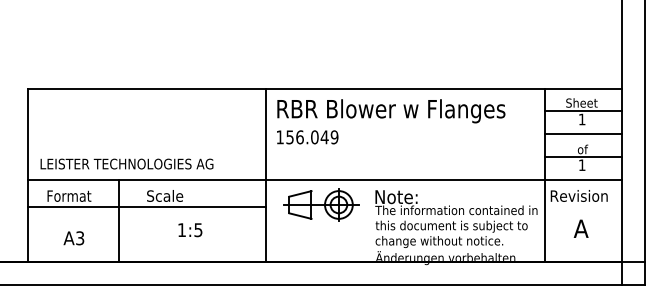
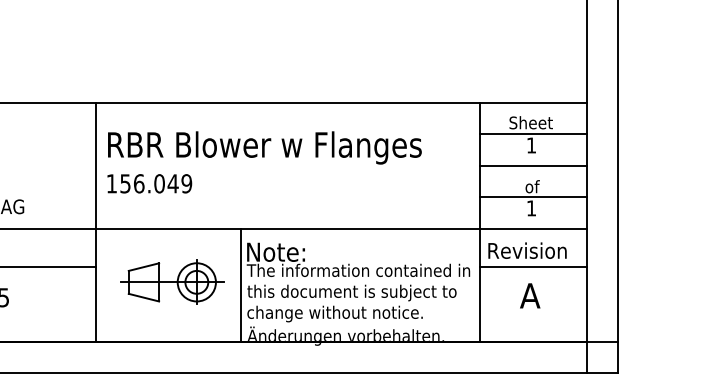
text: (391, 121) -> (265, 161), moved
part: (321, 204) -> (172, 281), moved
line: (583, 207) -> (533, 266), added
line: (370, 221) -> (240, 285), added

